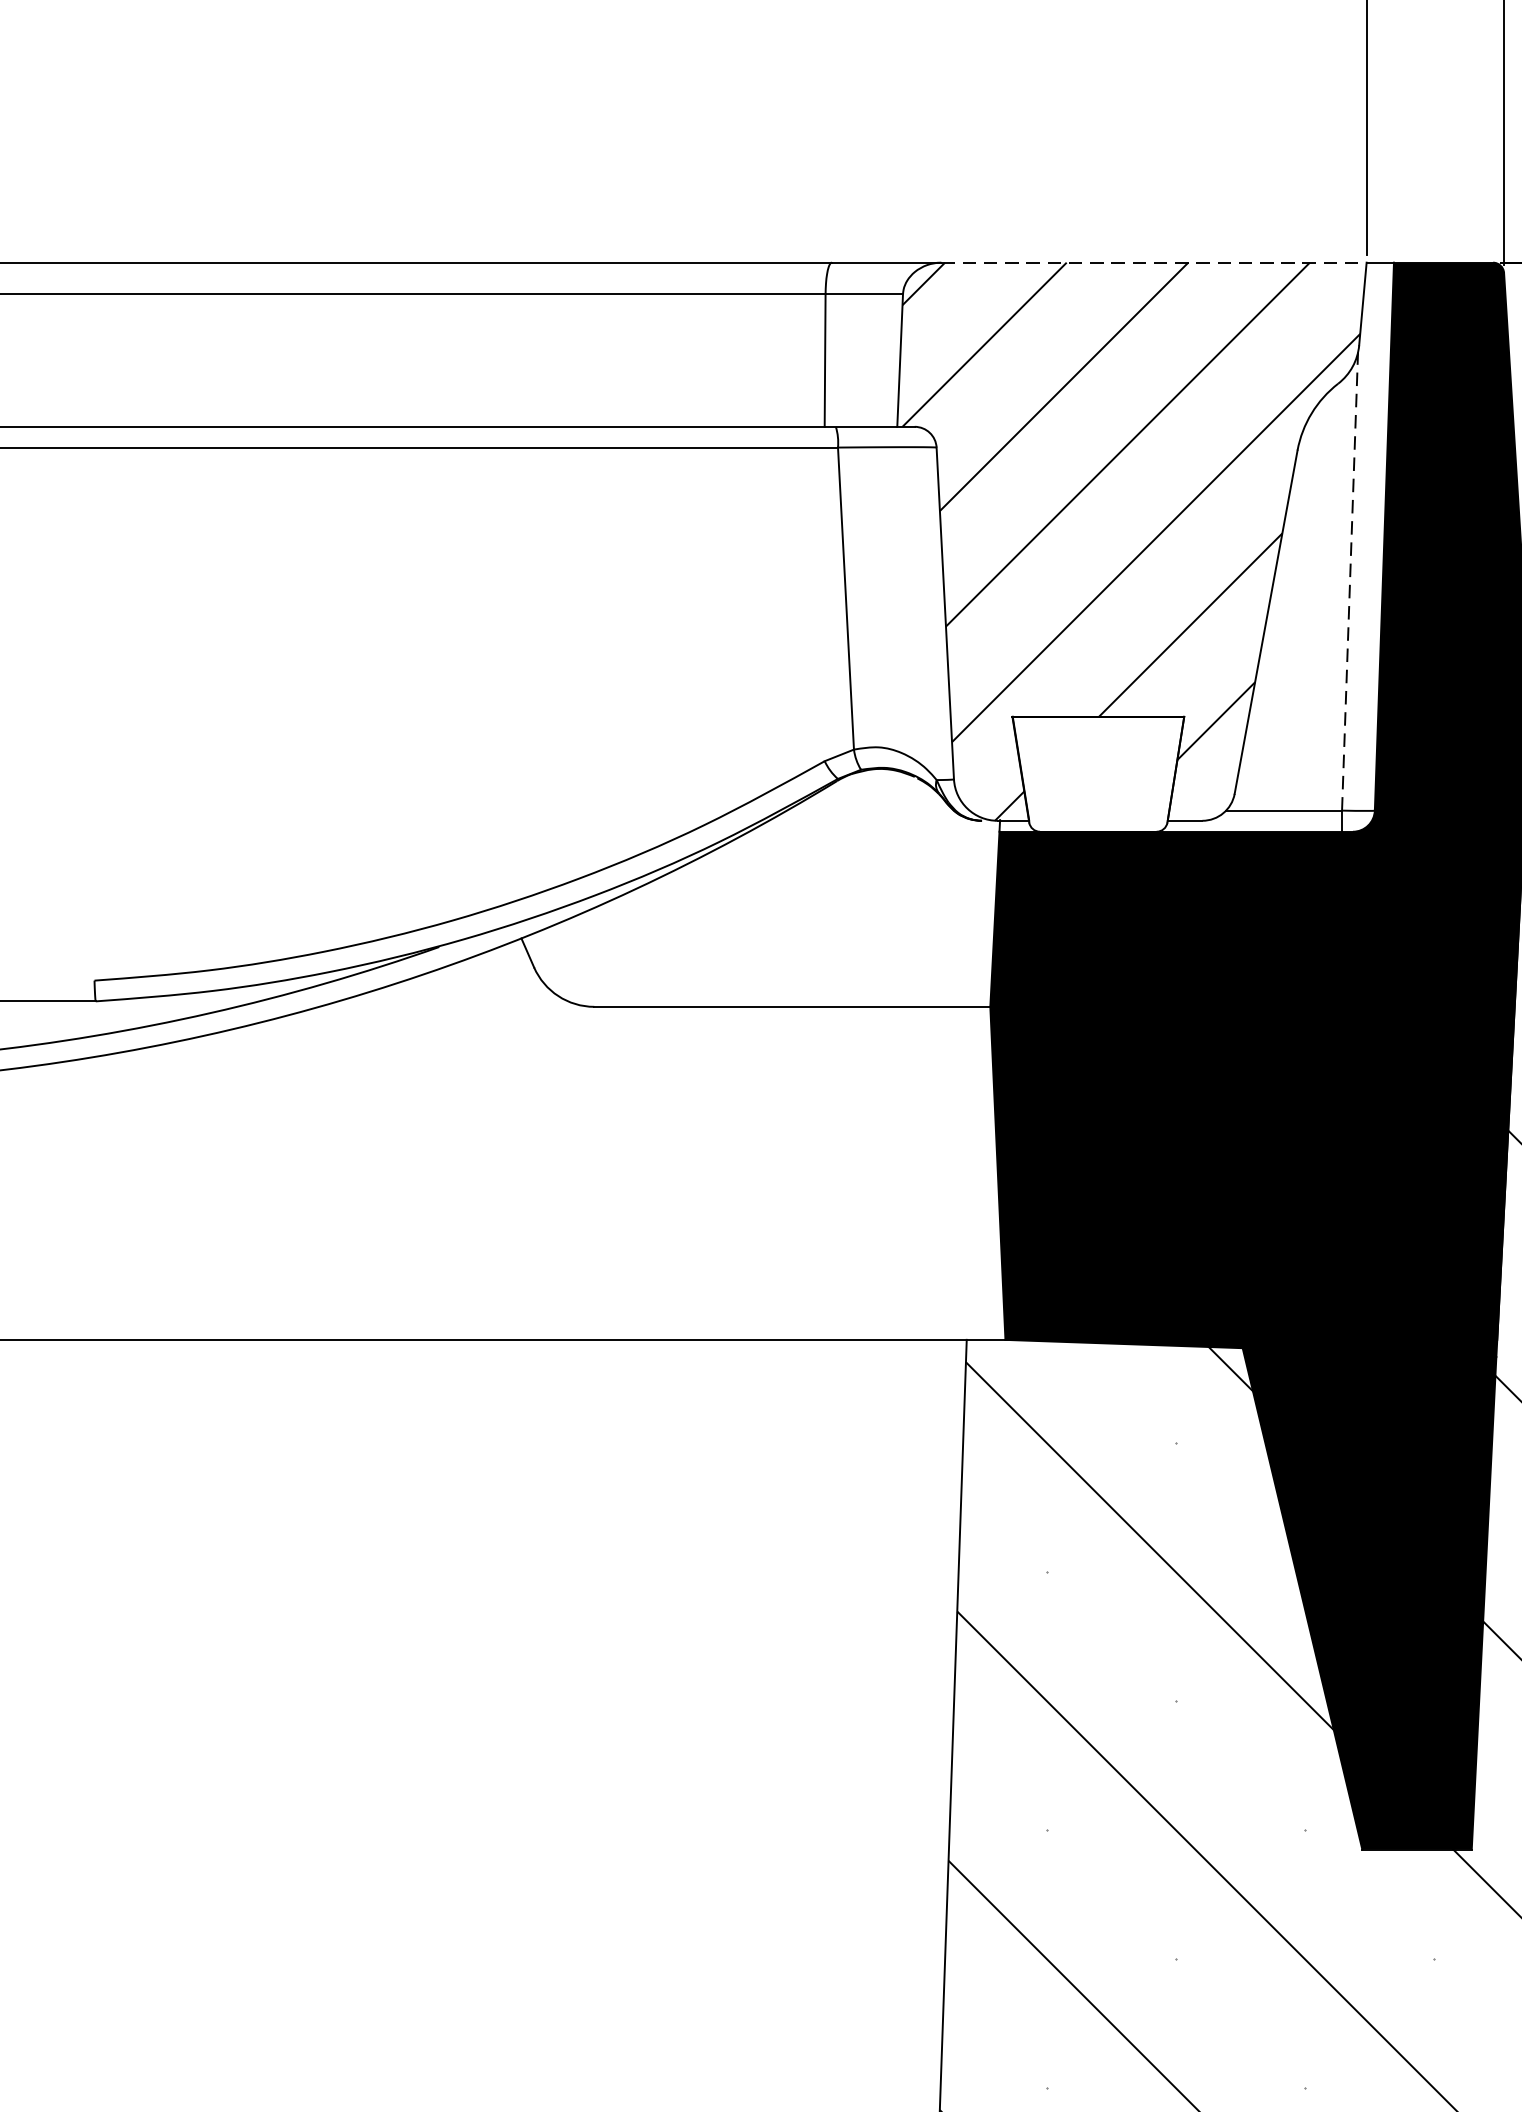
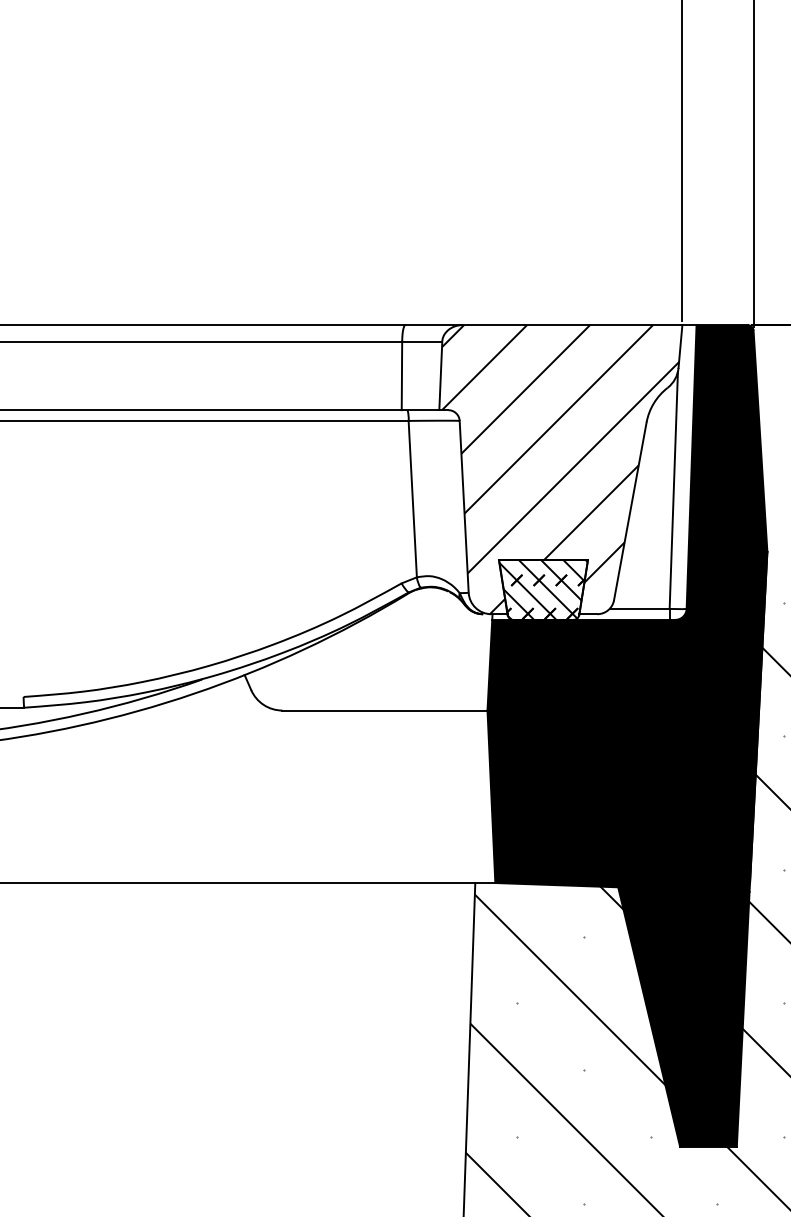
line: (1154, 263) -> (572, 325), dashed -> solid
line: (1349, 581) -> (673, 490), dashed -> solid
hatch: (1098, 773) -> (543, 589), added

